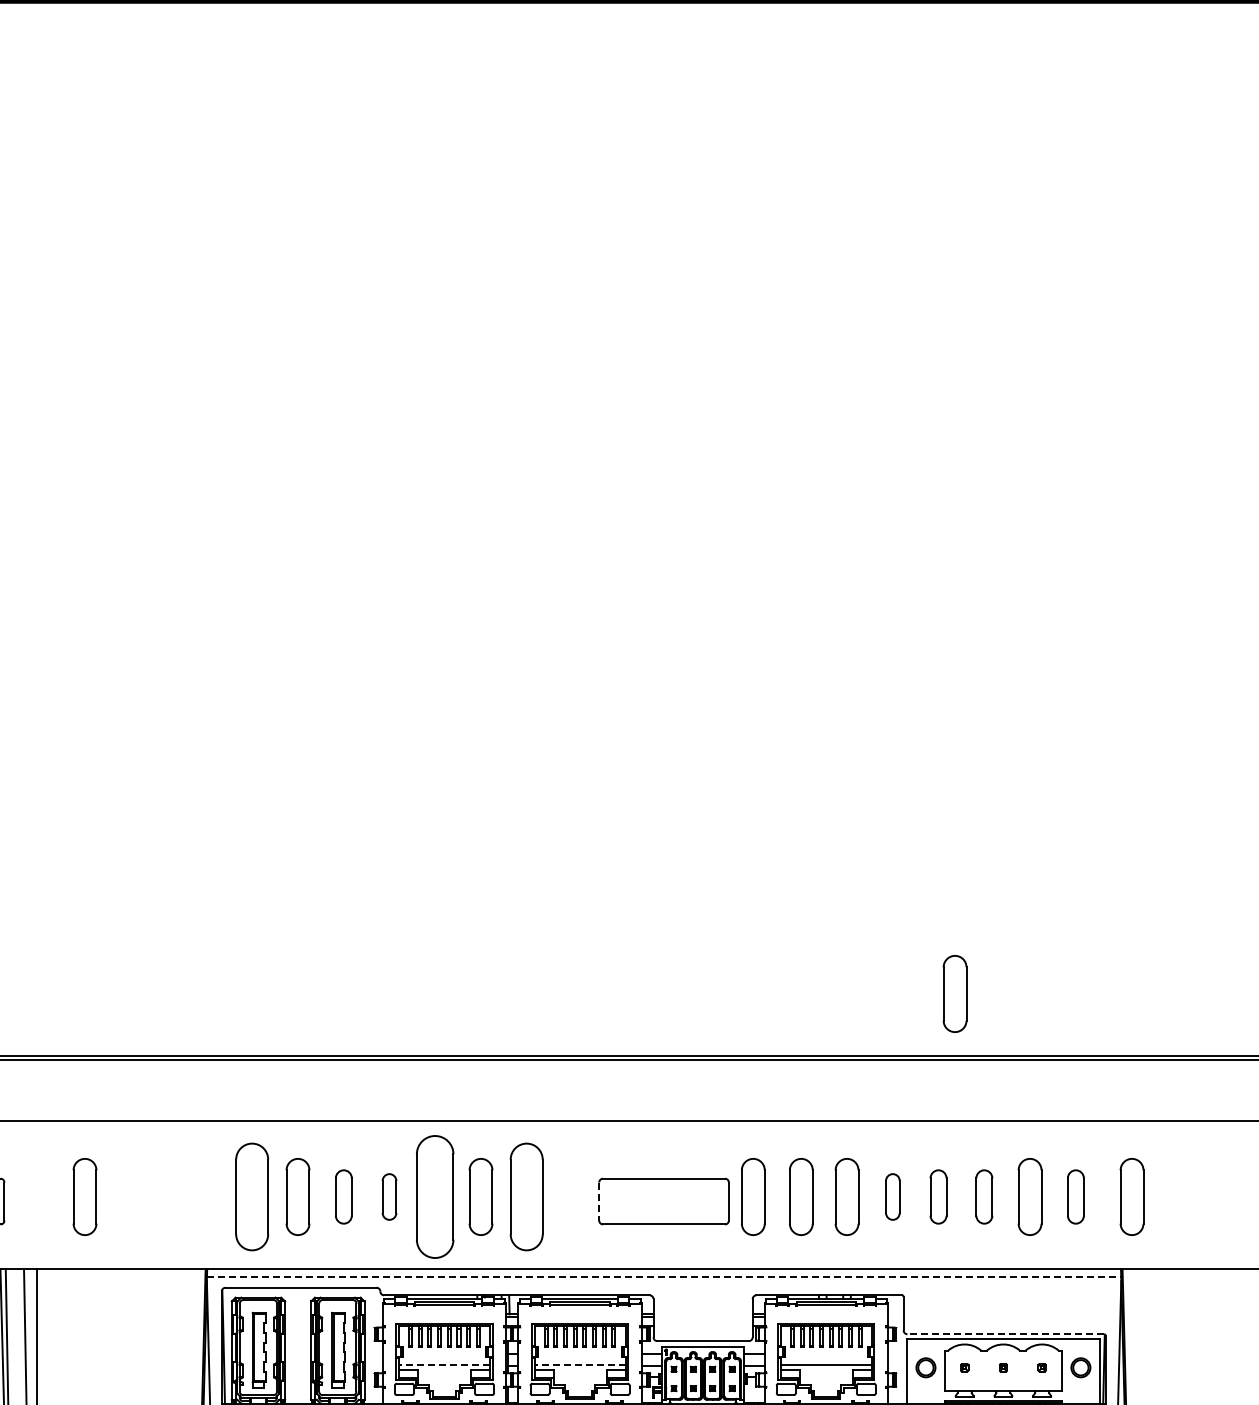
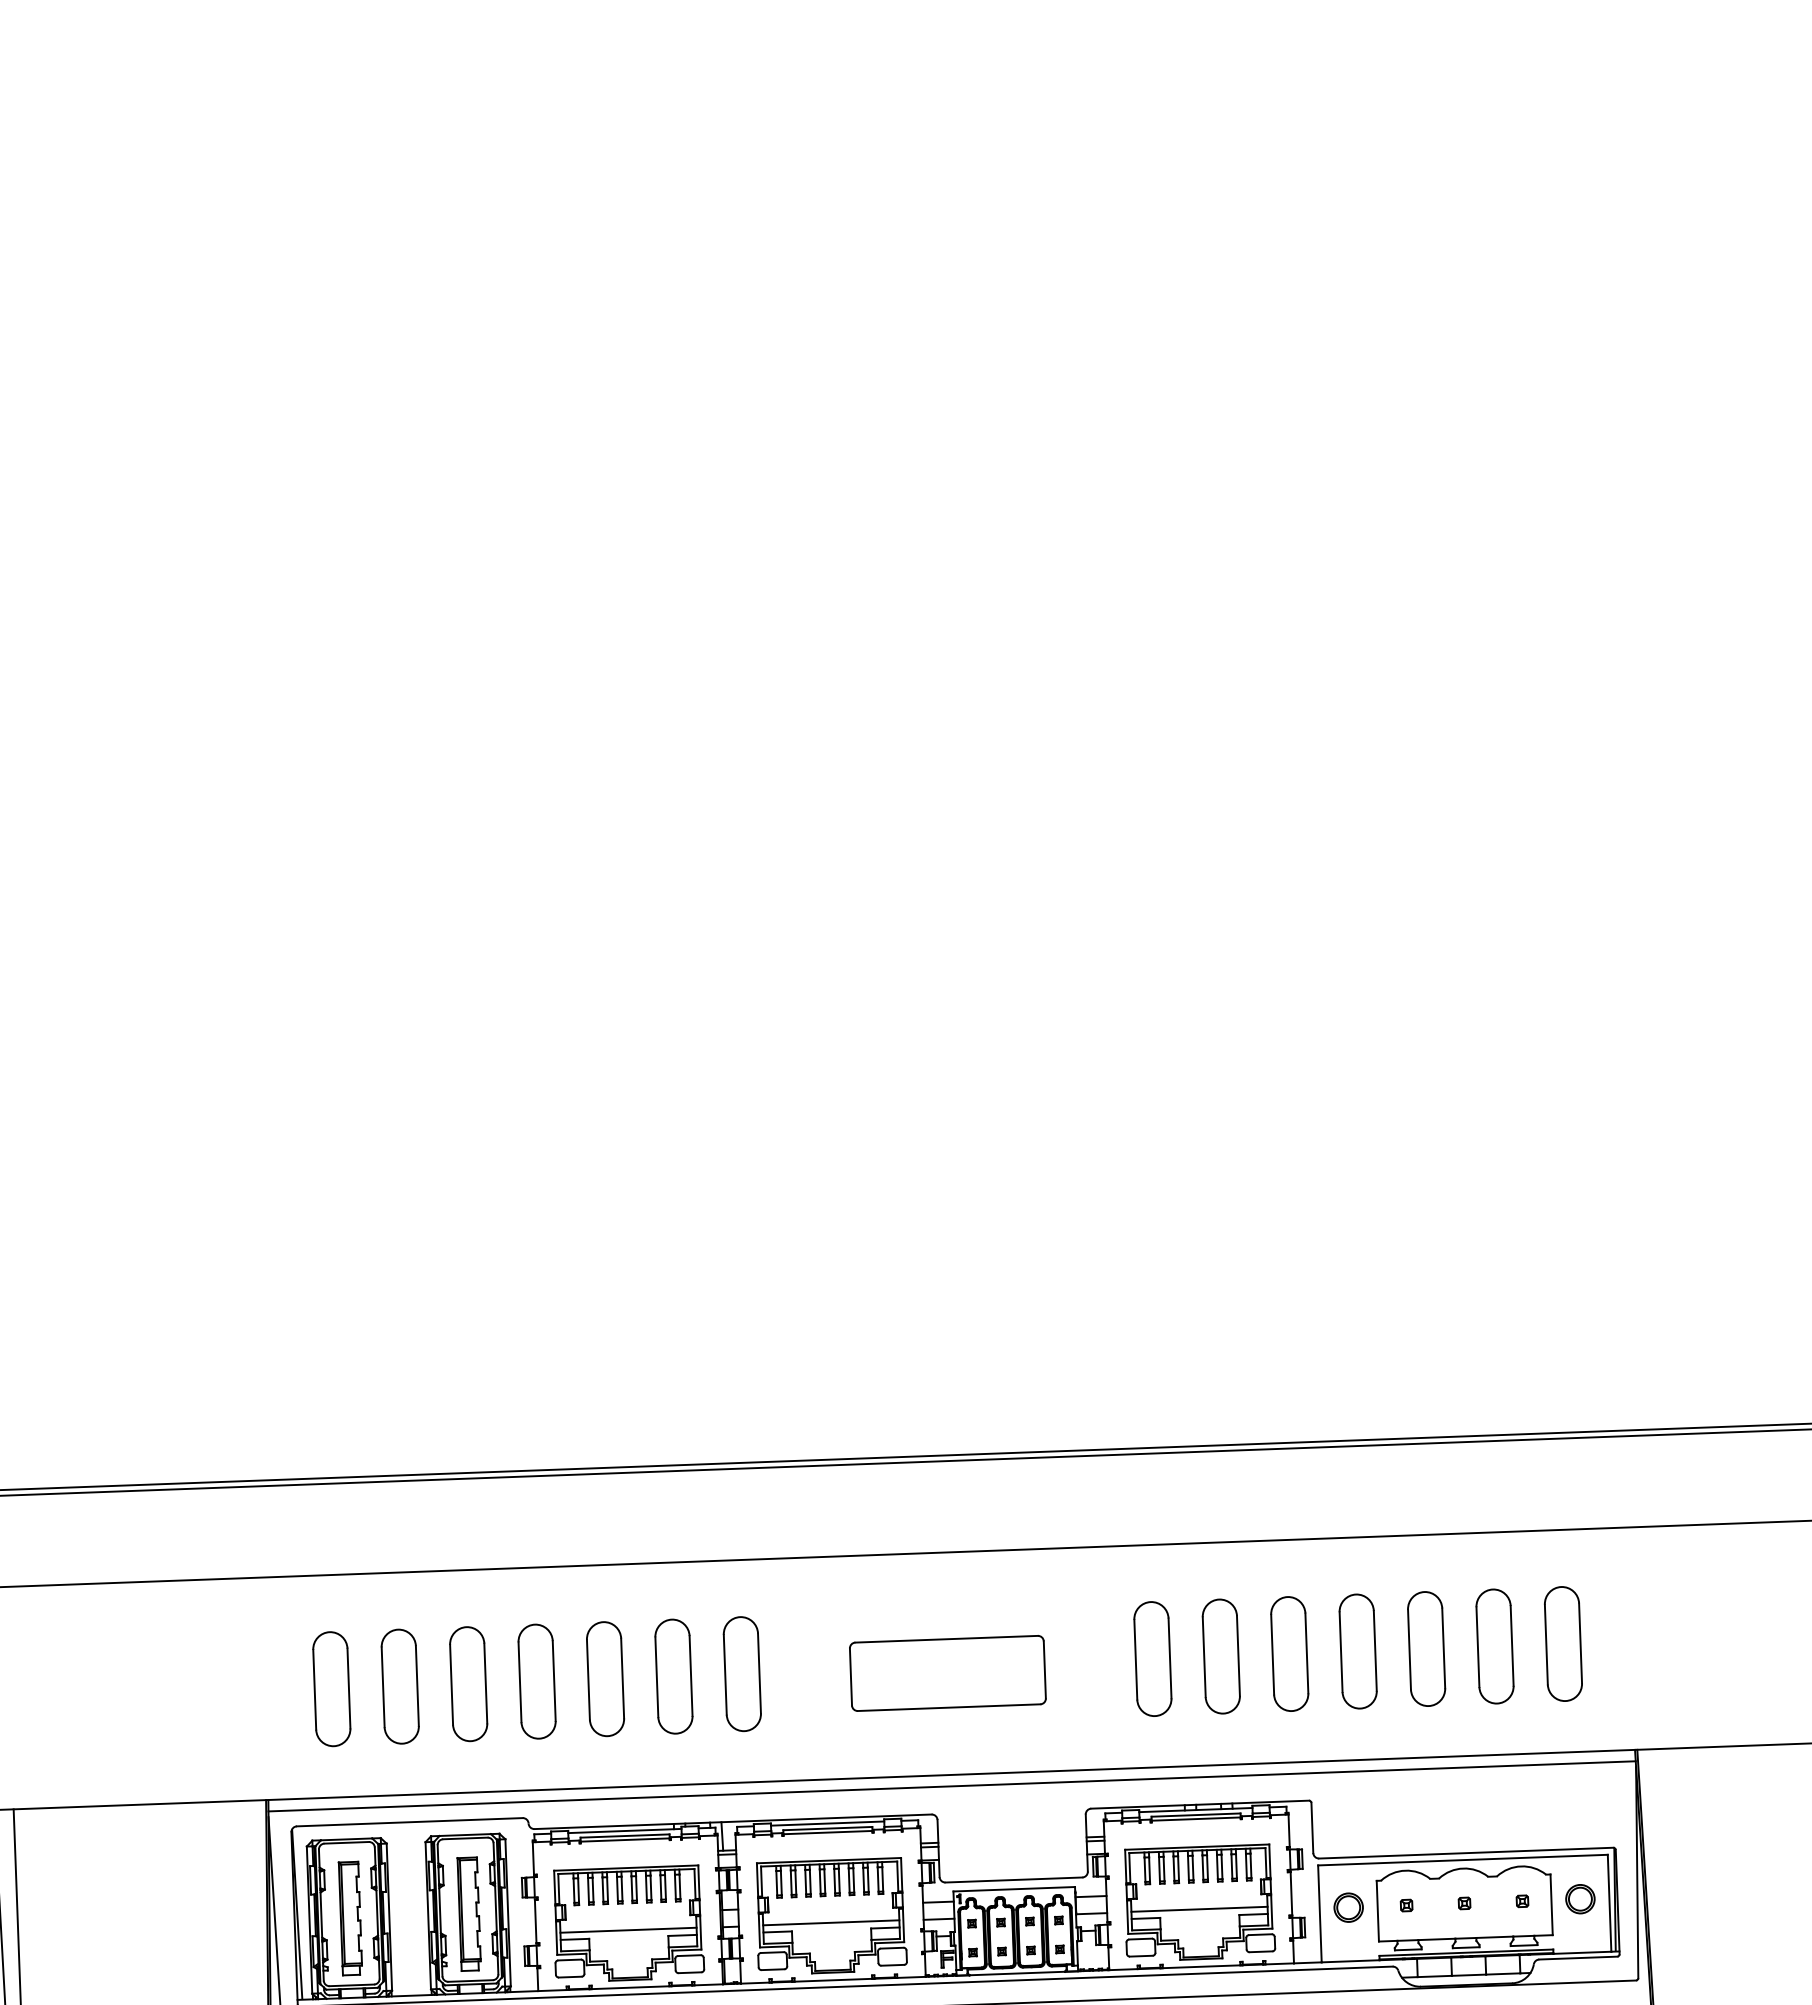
part: (954, 993) -> (1370, 1346), removed
part: (84, 1196) -> (80, 1697), removed
part: (252, 1196) -> (332, 1688), size x0.71
part: (343, 1196) -> (468, 1683), size x1.43
part: (389, 1196) -> (537, 1680), size x1.67
part: (435, 1196) -> (605, 1678), size x0.62
part: (526, 1196) -> (741, 1673), size x0.71
part: (753, 1196) -> (1081, 1660), removed
part: (892, 1196) -> (1289, 1653), size x1.67
part: (938, 1196) -> (1358, 1650), size x1.43
part: (984, 1196) -> (1426, 1648), size x1.43
part: (1075, 1196) -> (1562, 1643), size x1.43
part: (1131, 1196) -> (1646, 1640), removed
line: (599, 1202) -> (851, 1678), dashed -> solid
line: (664, 1277) -> (952, 1786), dashed -> solid
line: (1005, 1334) -> (1465, 1853), dashed -> solid
line: (444, 1365) -> (628, 1930), dashed -> solid
line: (580, 1365) -> (831, 1923), dashed -> solid

